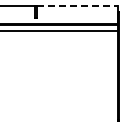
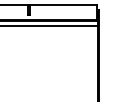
line: (78, 5) -> (64, 5), dashed -> solid

